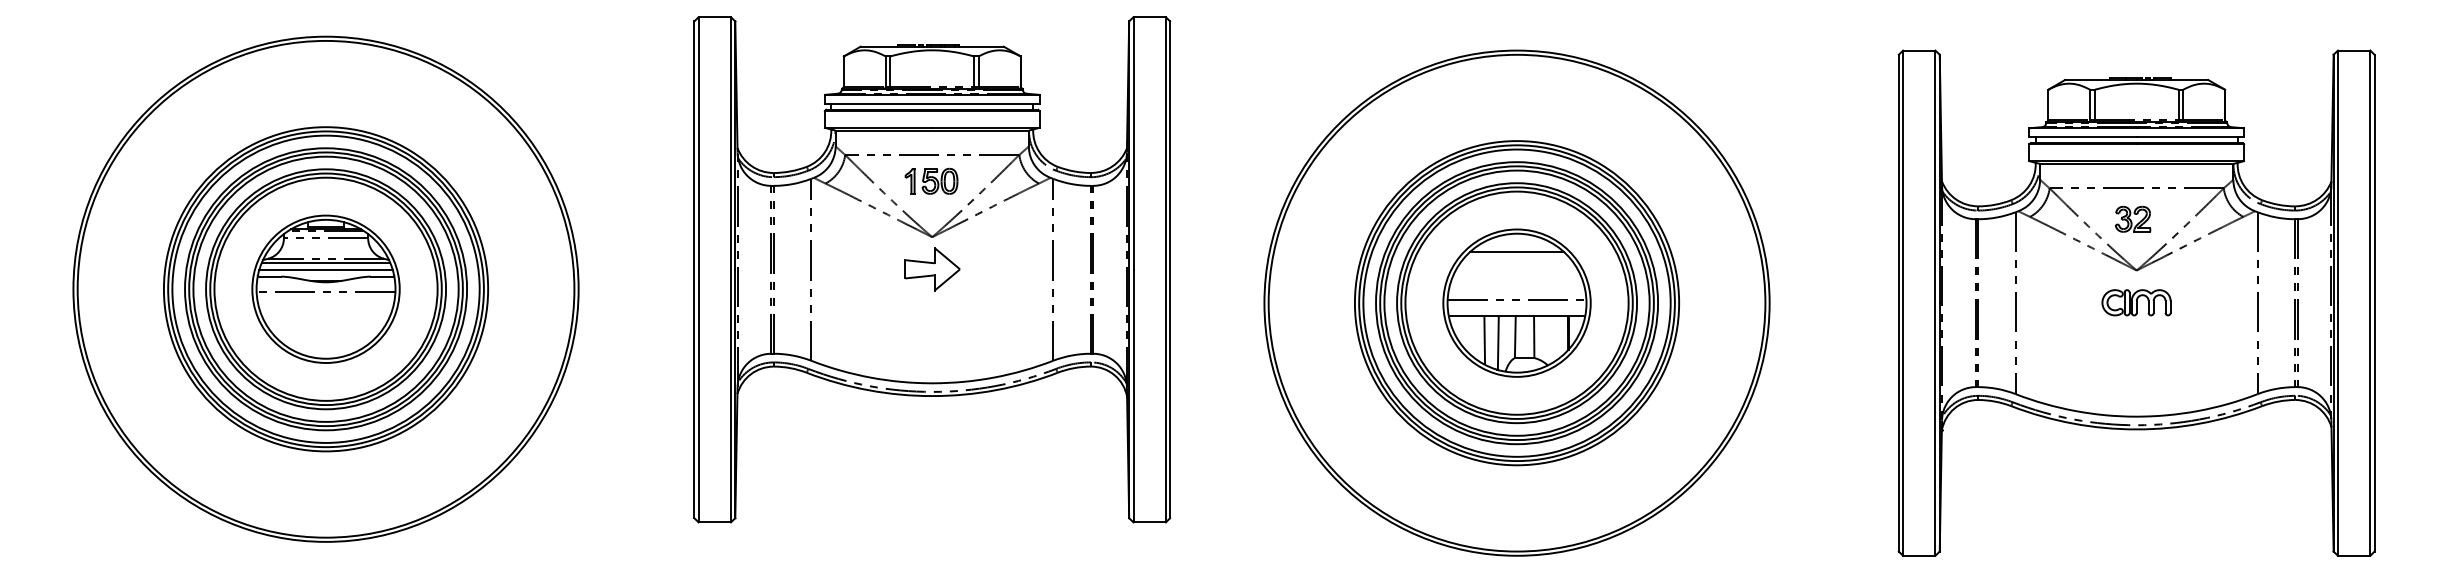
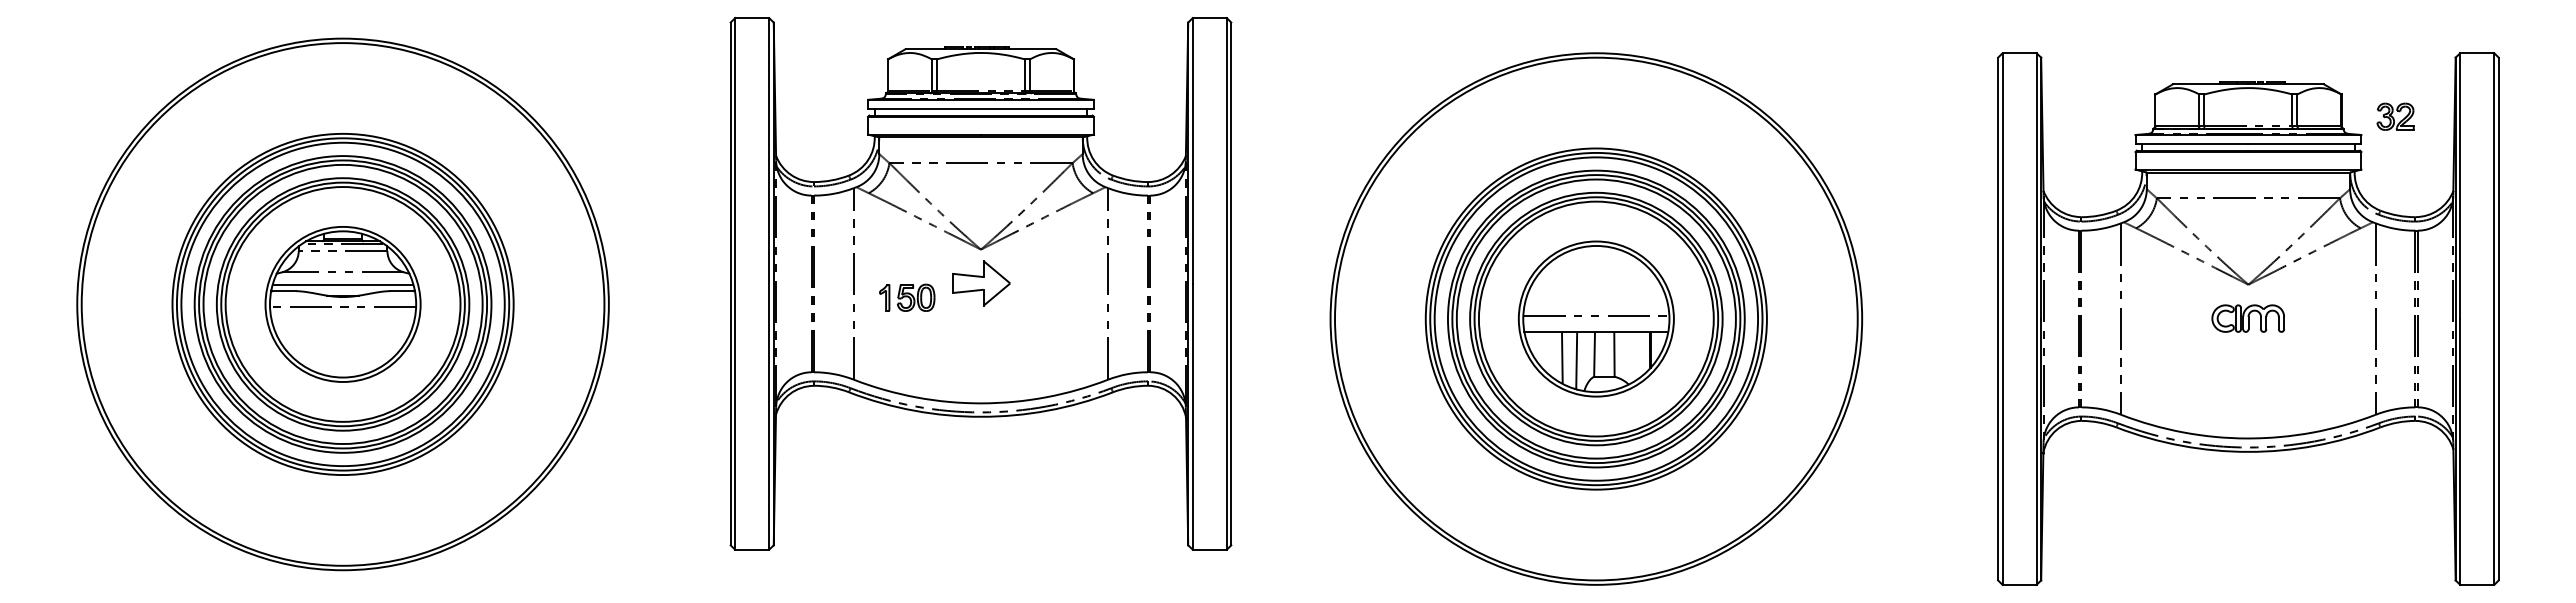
part: (931, 181) -> (907, 297), moved
part: (2132, 219) -> (2395, 116), moved
line: (1517, 252) -> (1596, 265), removed
line: (325, 262) -> (342, 276), removed

